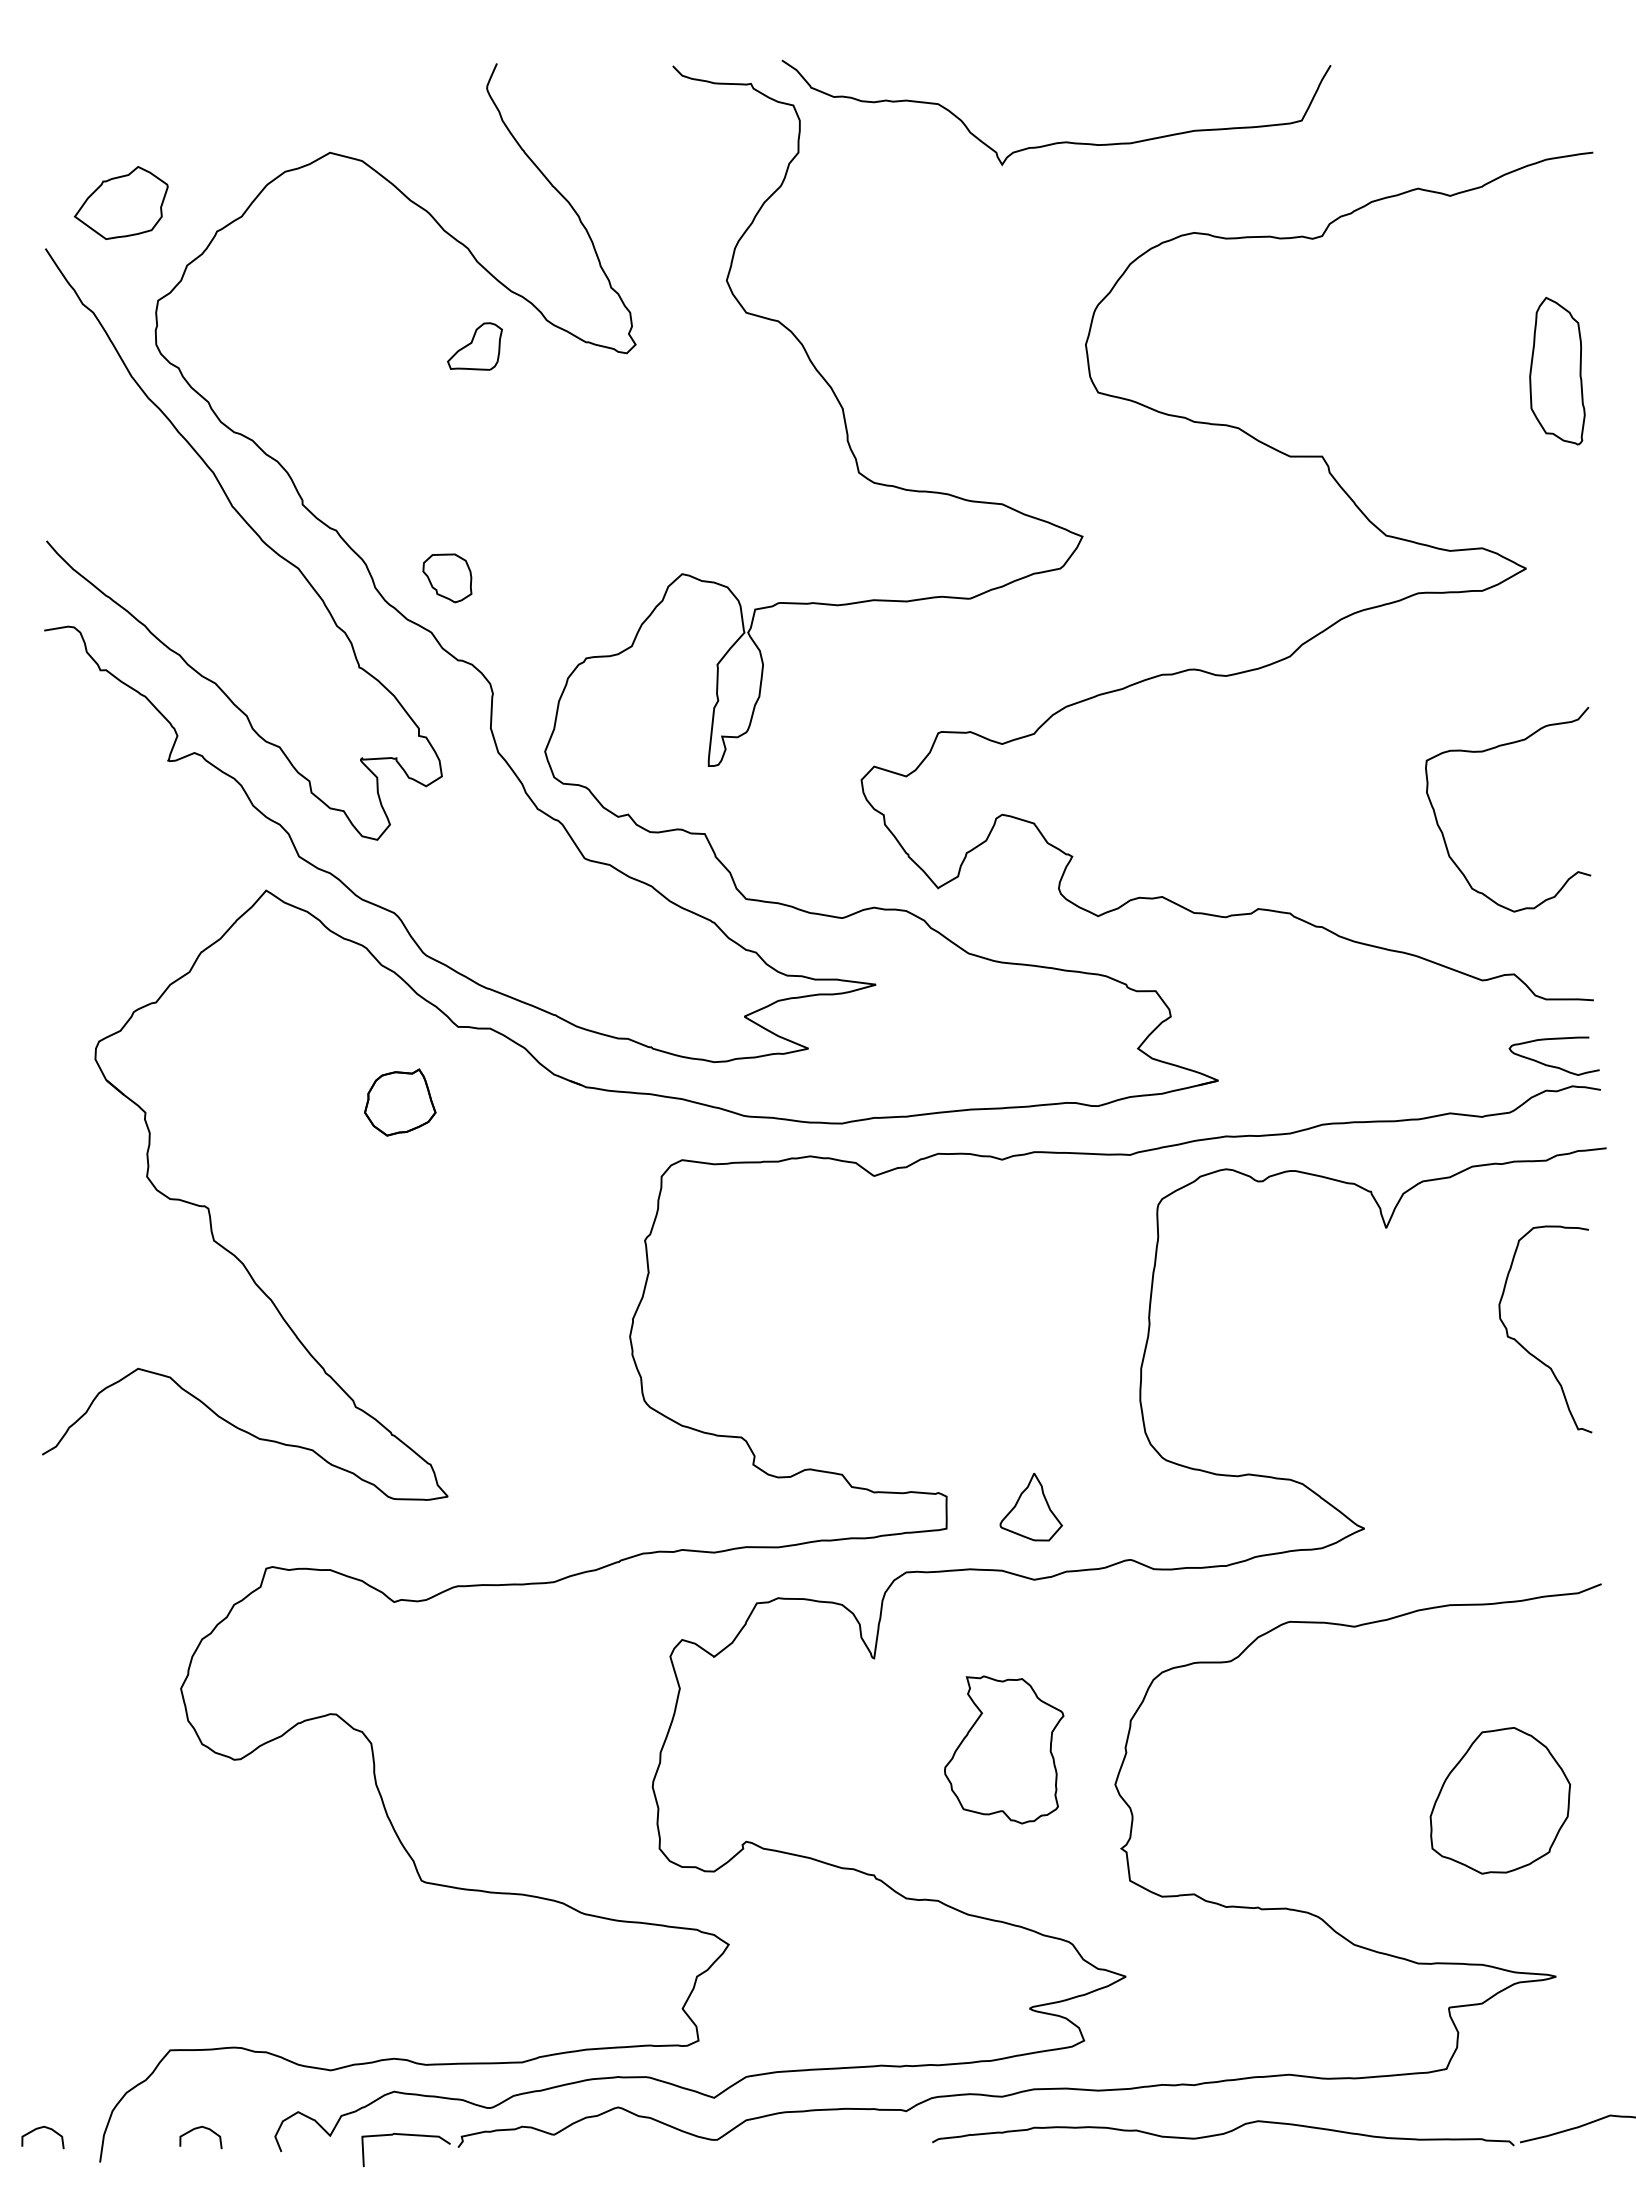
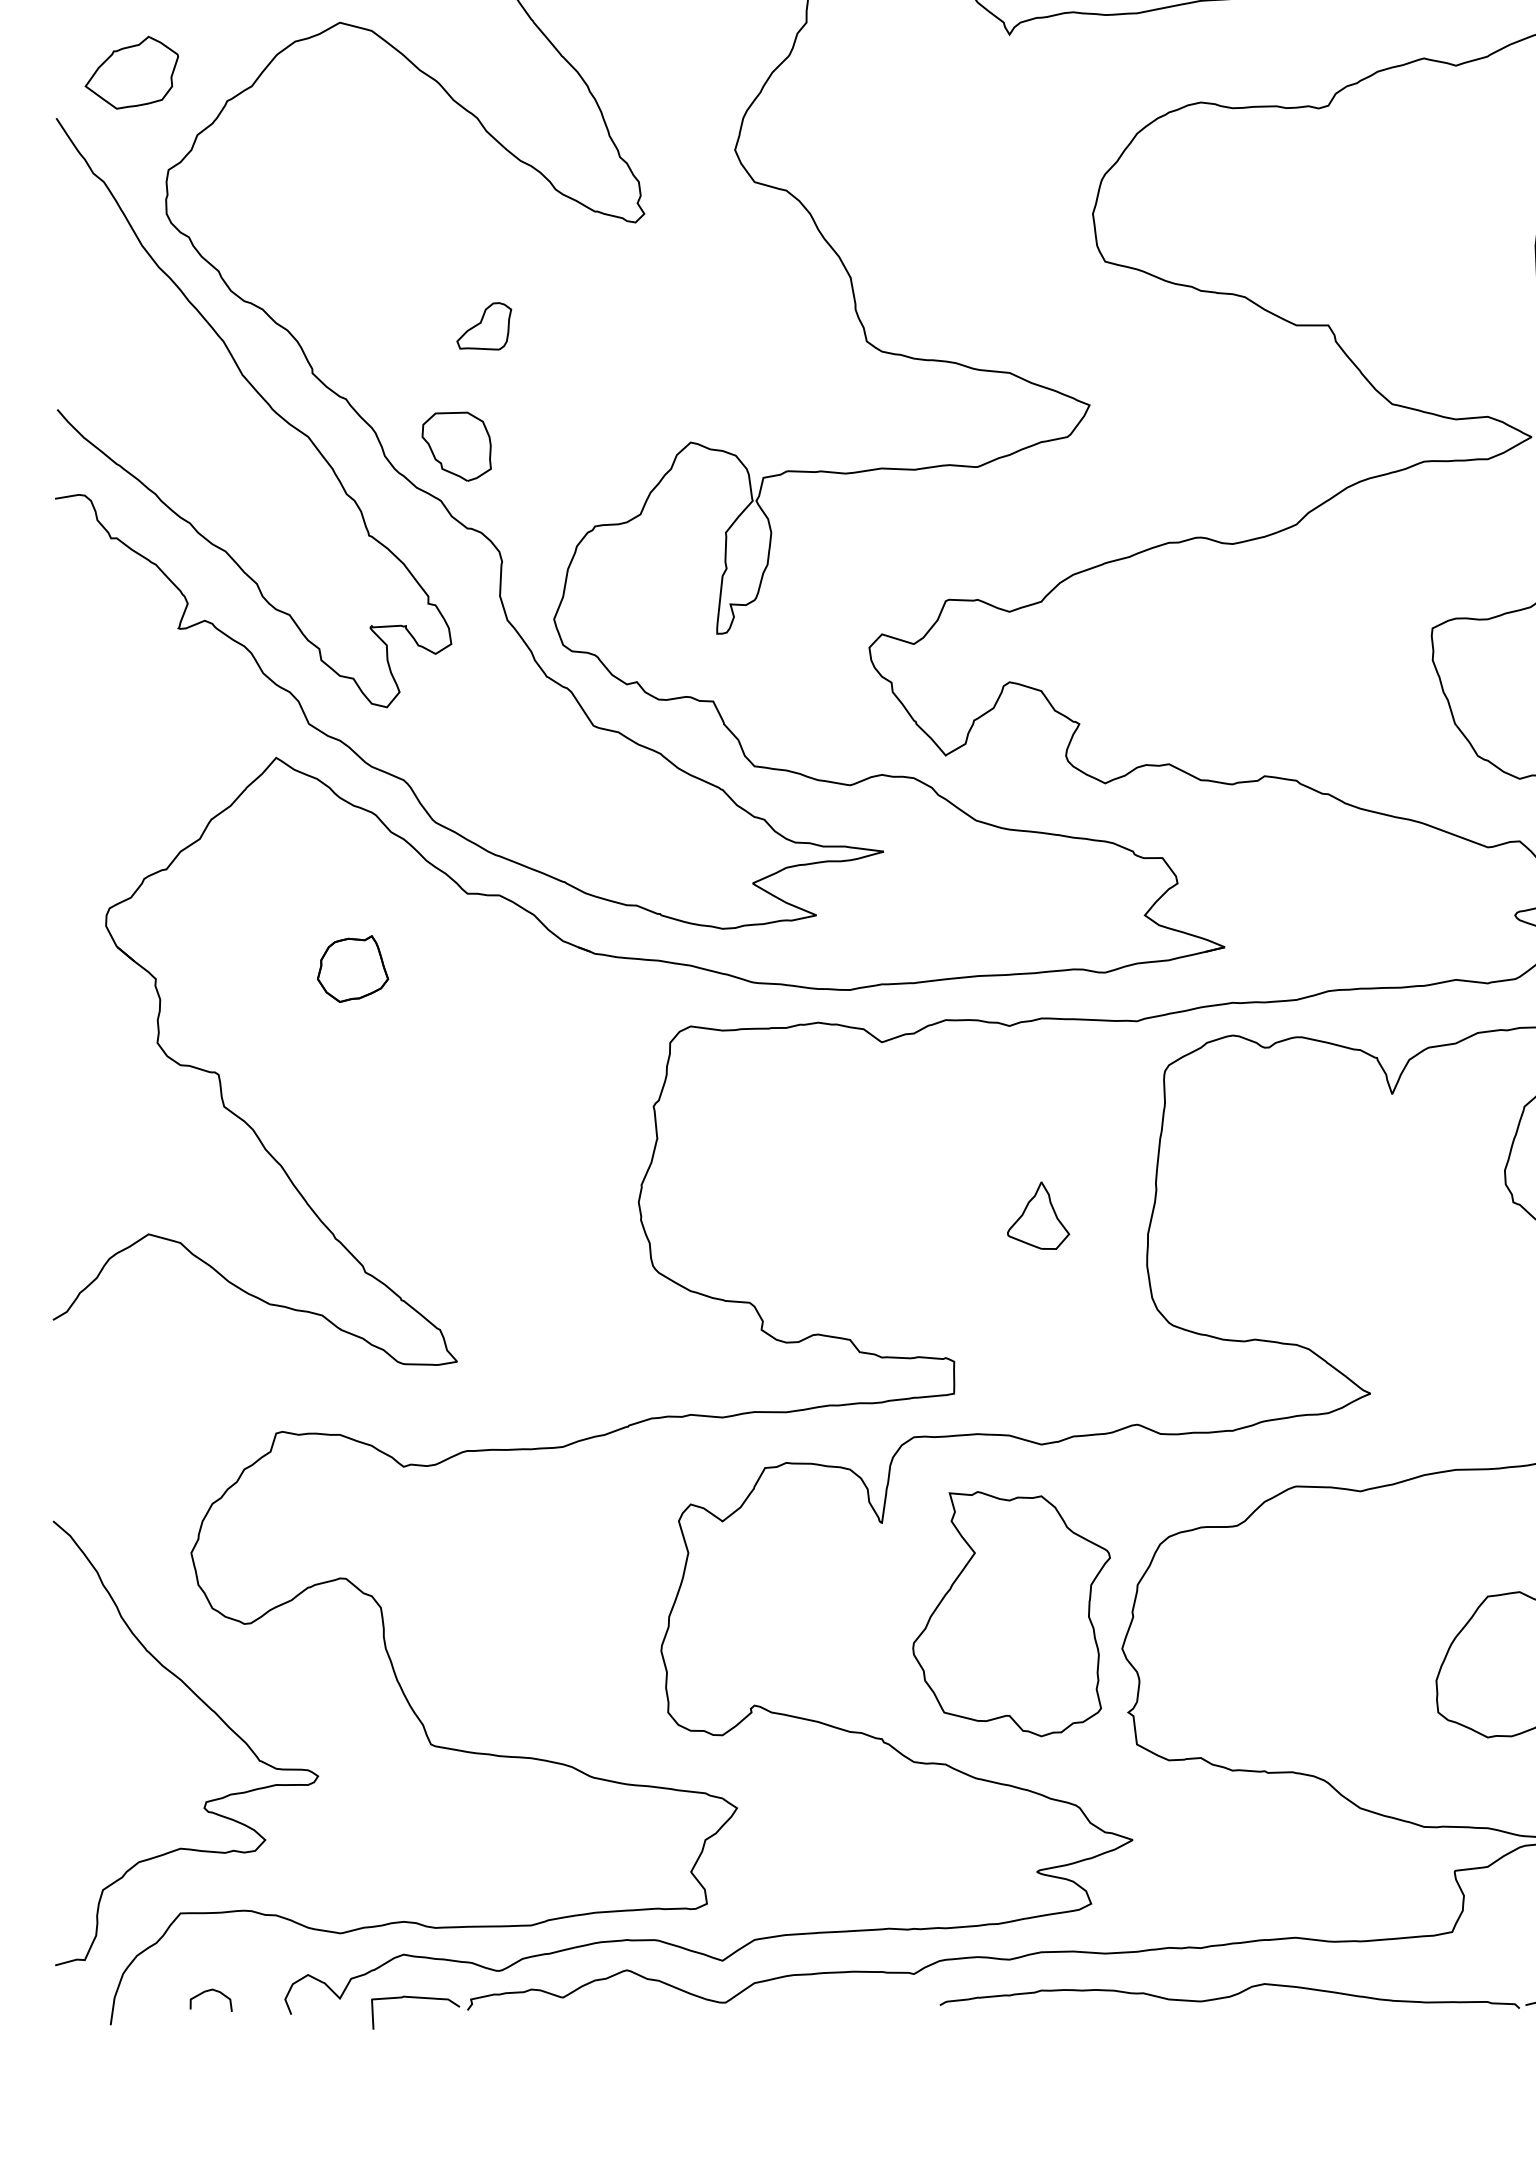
part: (474, 346) -> (483, 326), moved
part: (447, 578) -> (456, 446), size x1.43
part: (400, 1102) -> (353, 969), moved
part: (1030, 1507) -> (1037, 1216), moved
part: (1003, 1749) -> (1010, 1613), size x1.67
curve: (201, 1847) -> (211, 1711), added
curve: (38, 2129) -> (49, 1992), removed

